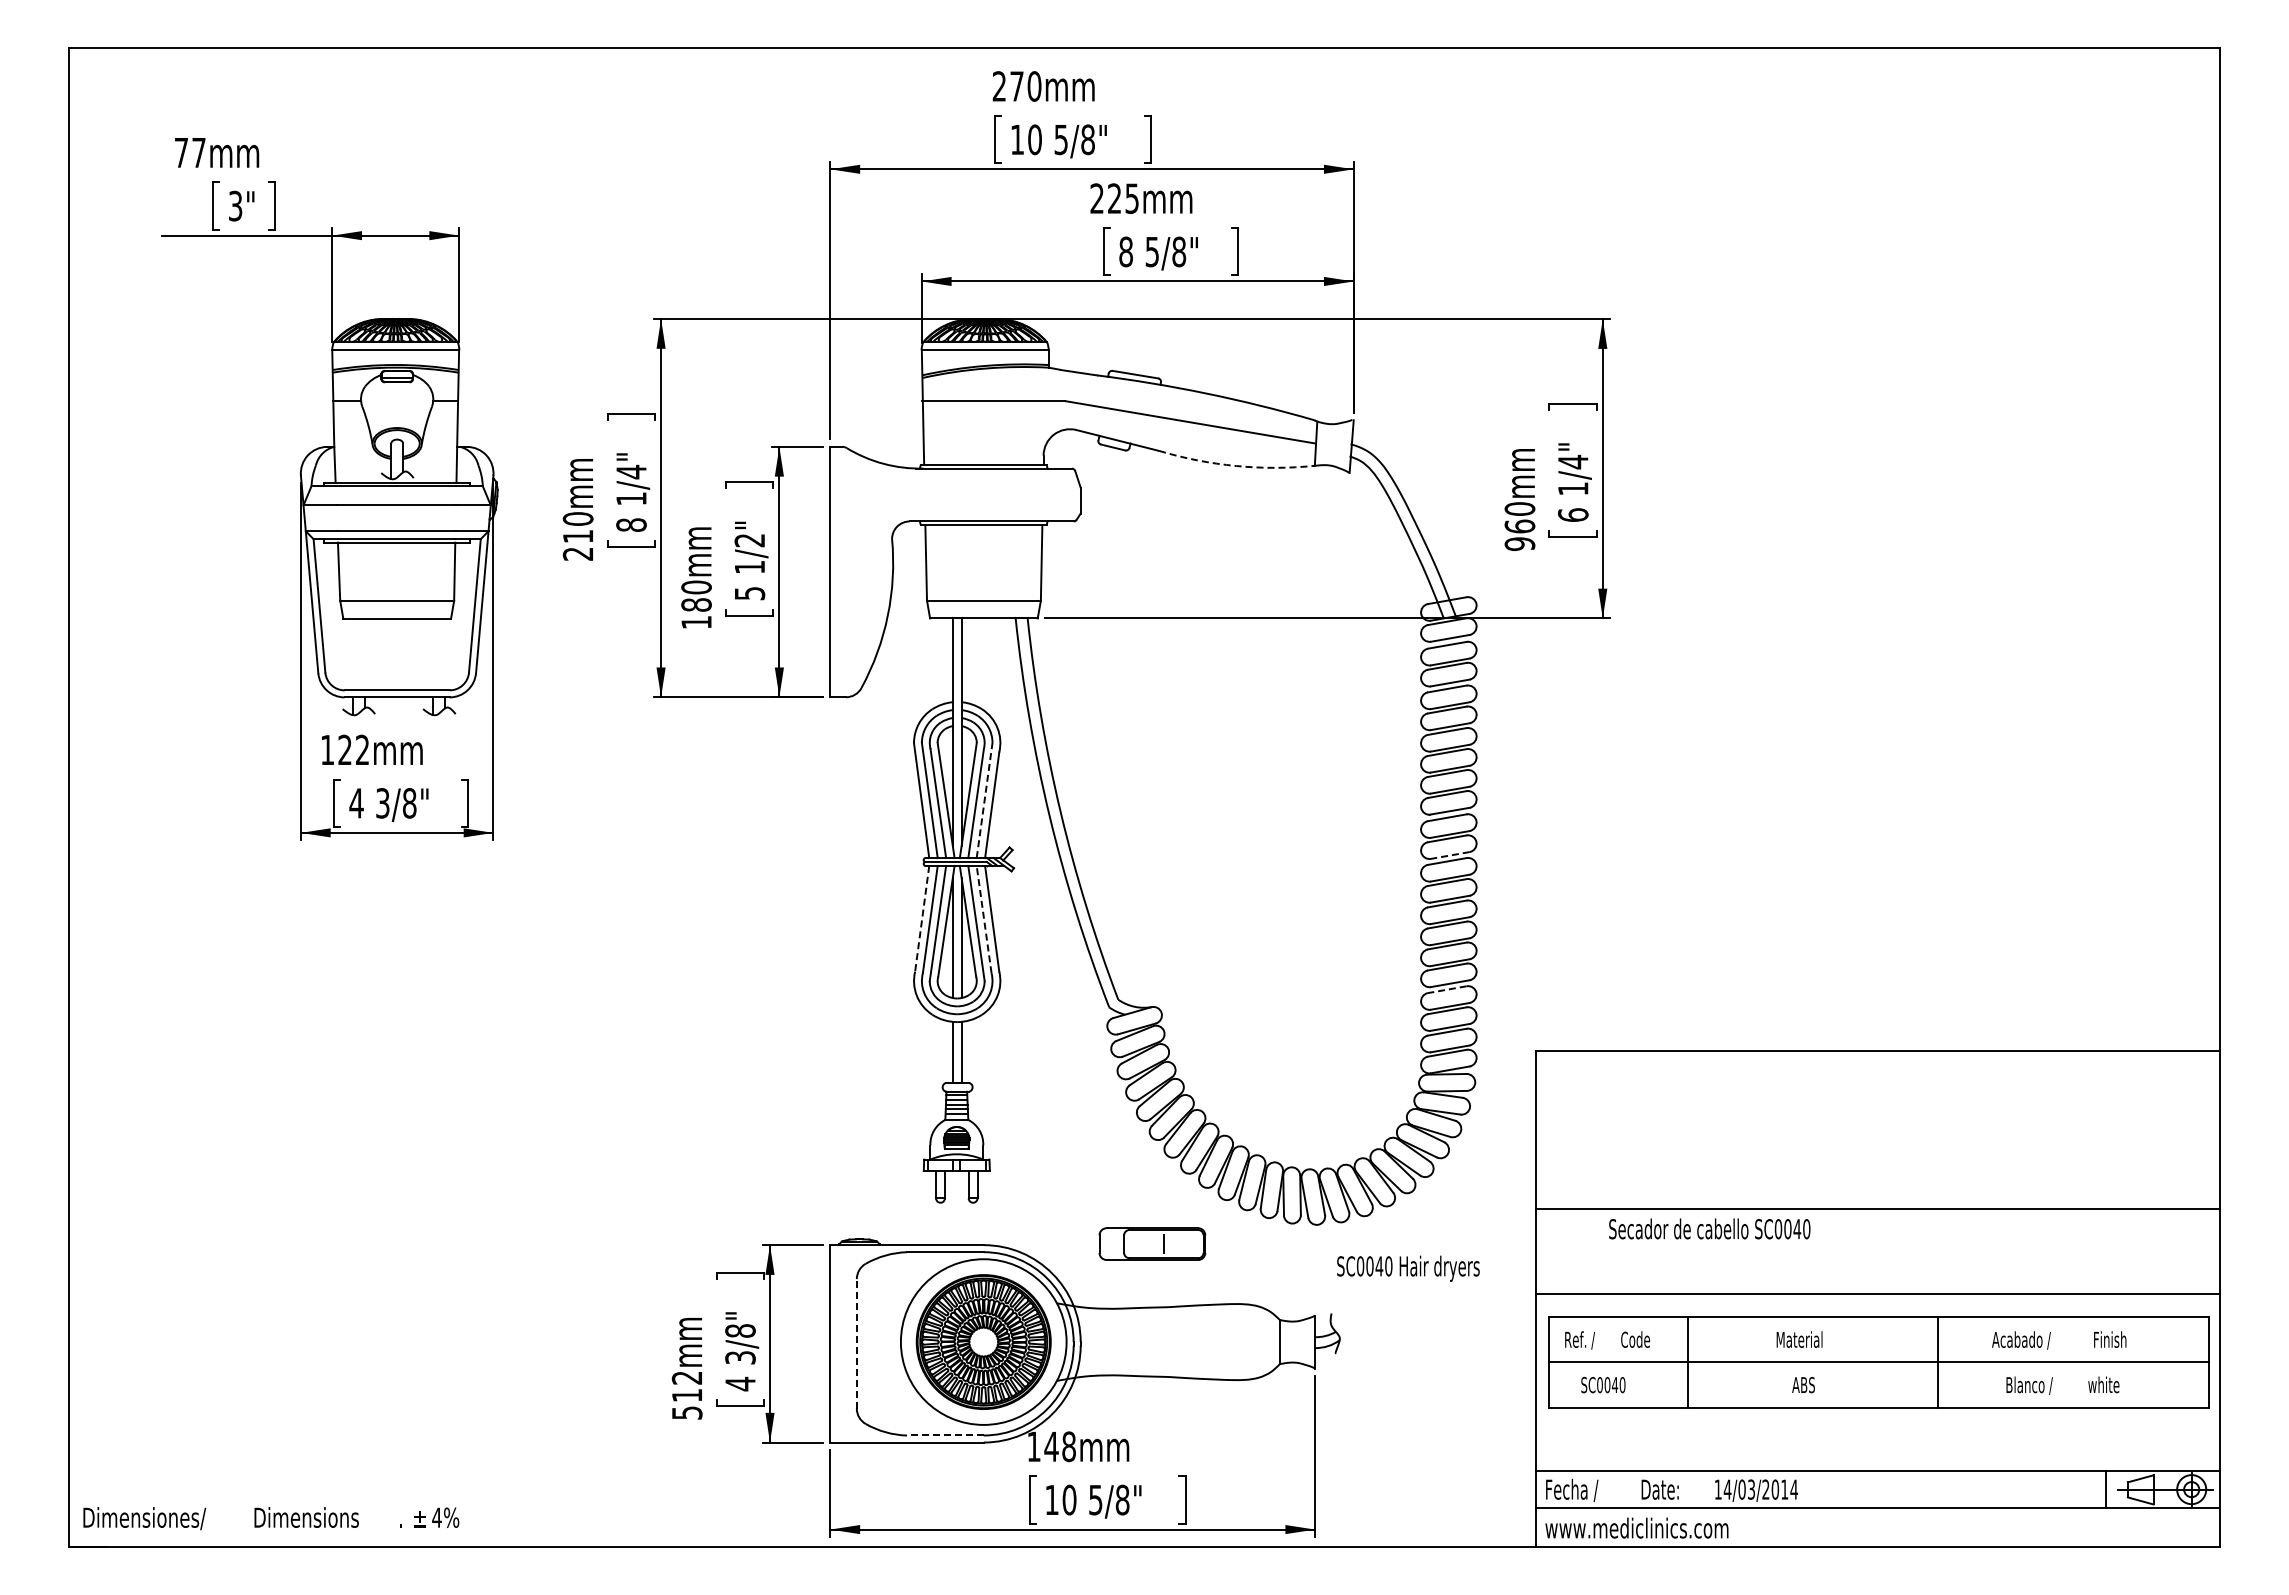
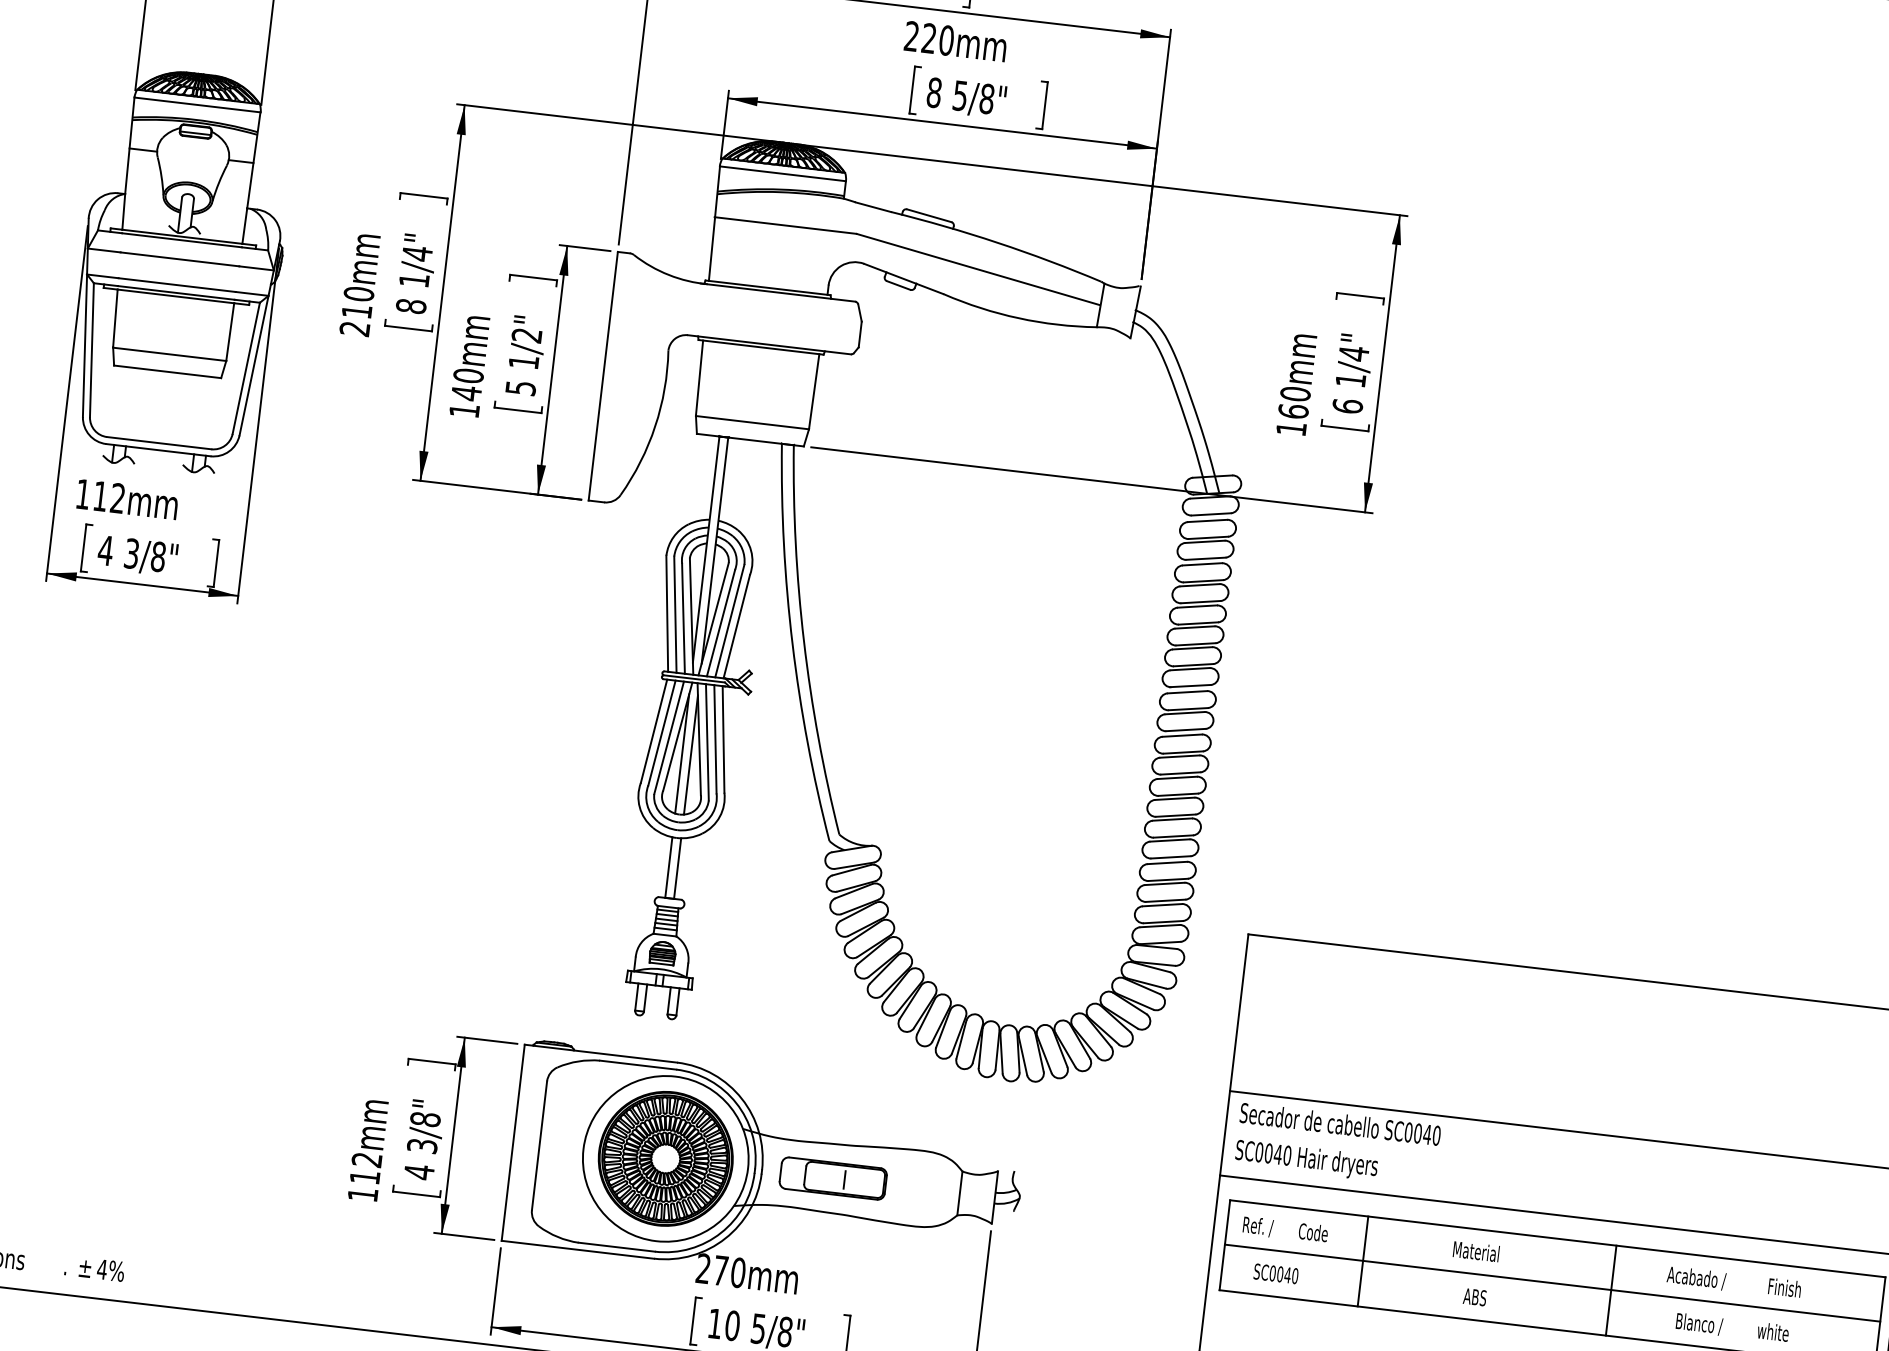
text: (1132, 198) -> (946, 40), 225mm -> 220mm
arc: (1236, 466) -> (1018, 318), dashed -> solid
text: (1519, 544) -> (1290, 429), 960mm -> 160mm
text: (696, 604) -> (466, 392), 180mm -> 140mm
text: (344, 749) -> (100, 495), 122mm -> 112mm
line: (984, 800) -> (729, 621), dashed -> solid
line: (1450, 855) -> (1186, 730), dashed -> solid
line: (922, 919) -> (654, 732), dashed -> solid
line: (984, 919) -> (715, 739), dashed -> solid
line: (1447, 989) -> (1167, 862), dashed -> solid
text: (1709, 1228) -> (1340, 1123), moved
part: (1152, 1243) -> (833, 1177), moved
text: (1408, 1268) -> (1306, 1160), moved
line: (856, 1343) -> (539, 1145), dashed -> solid
text: (687, 1412) -> (363, 1194), 512mm -> 112mm
line: (944, 1435) -> (615, 1247), dashed -> solid
text: (1051, 1446) -> (720, 1270), 148mm -> 270mm

